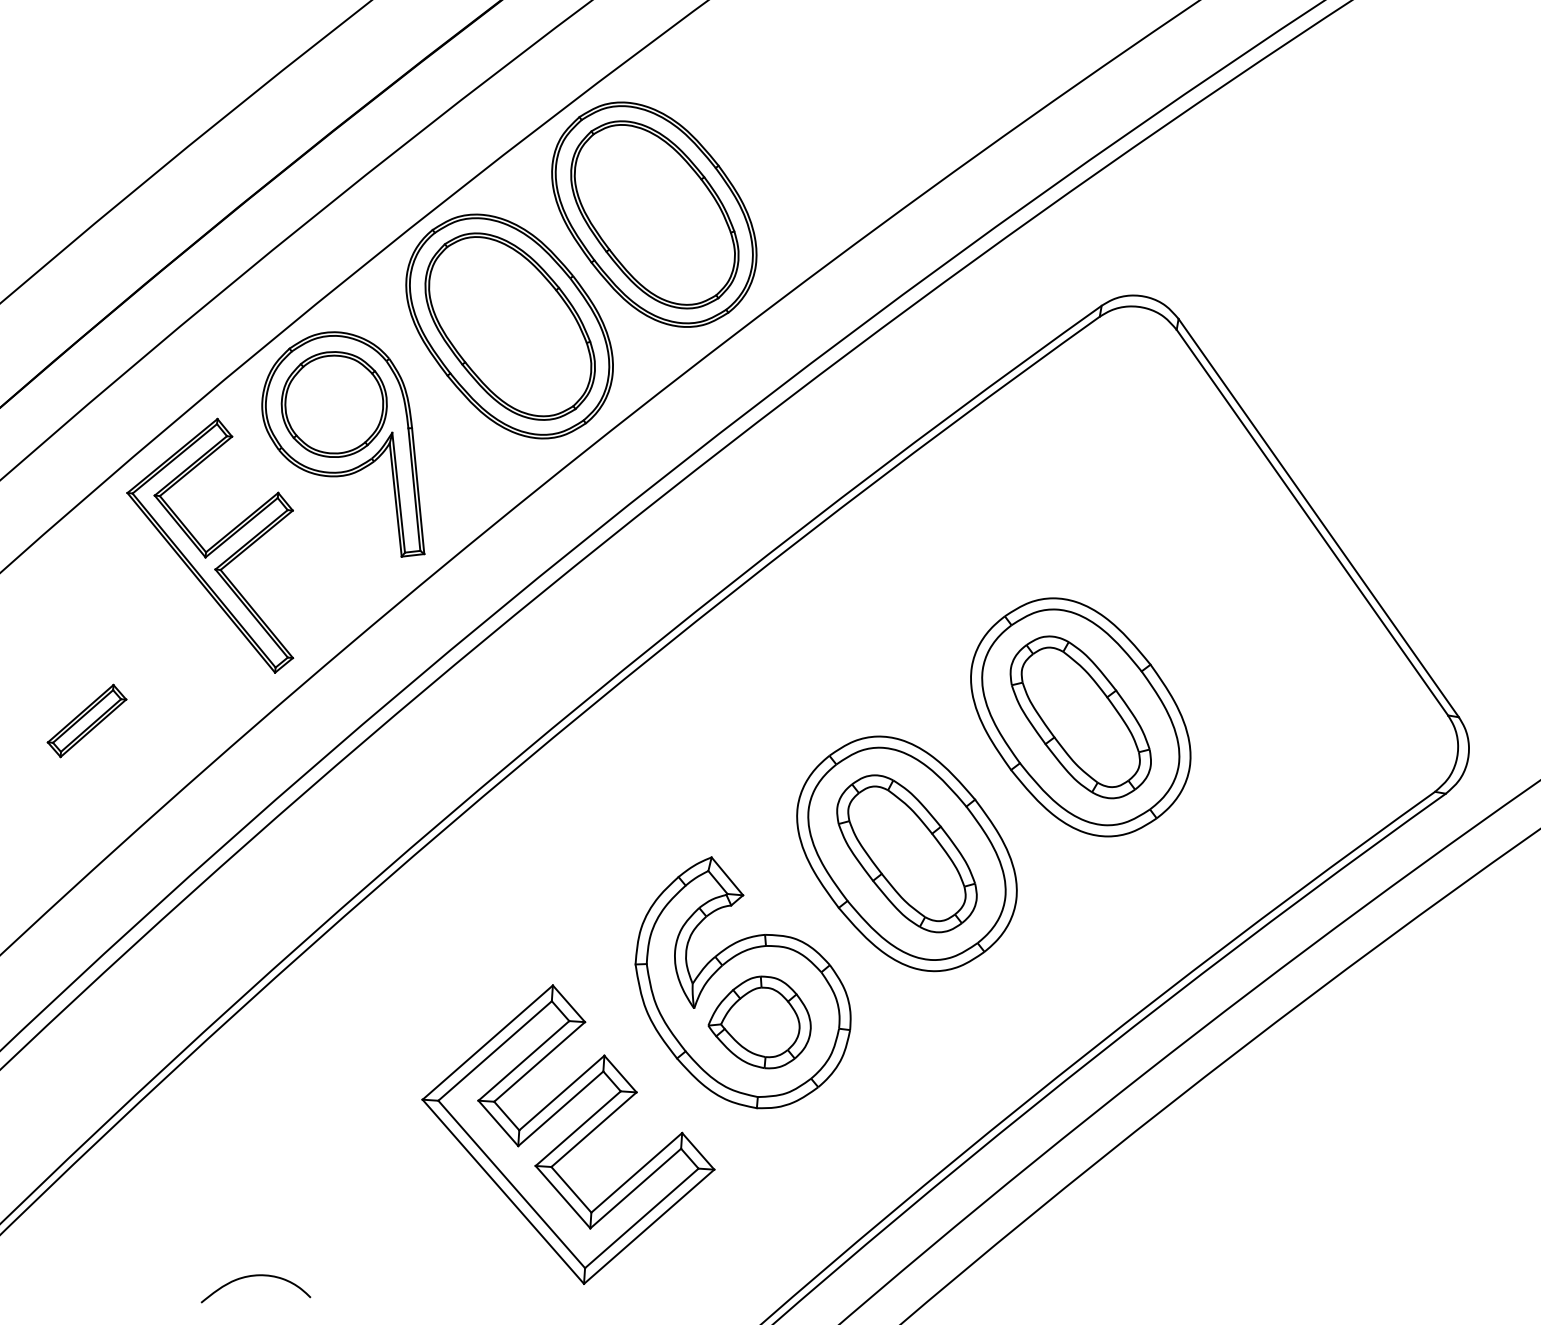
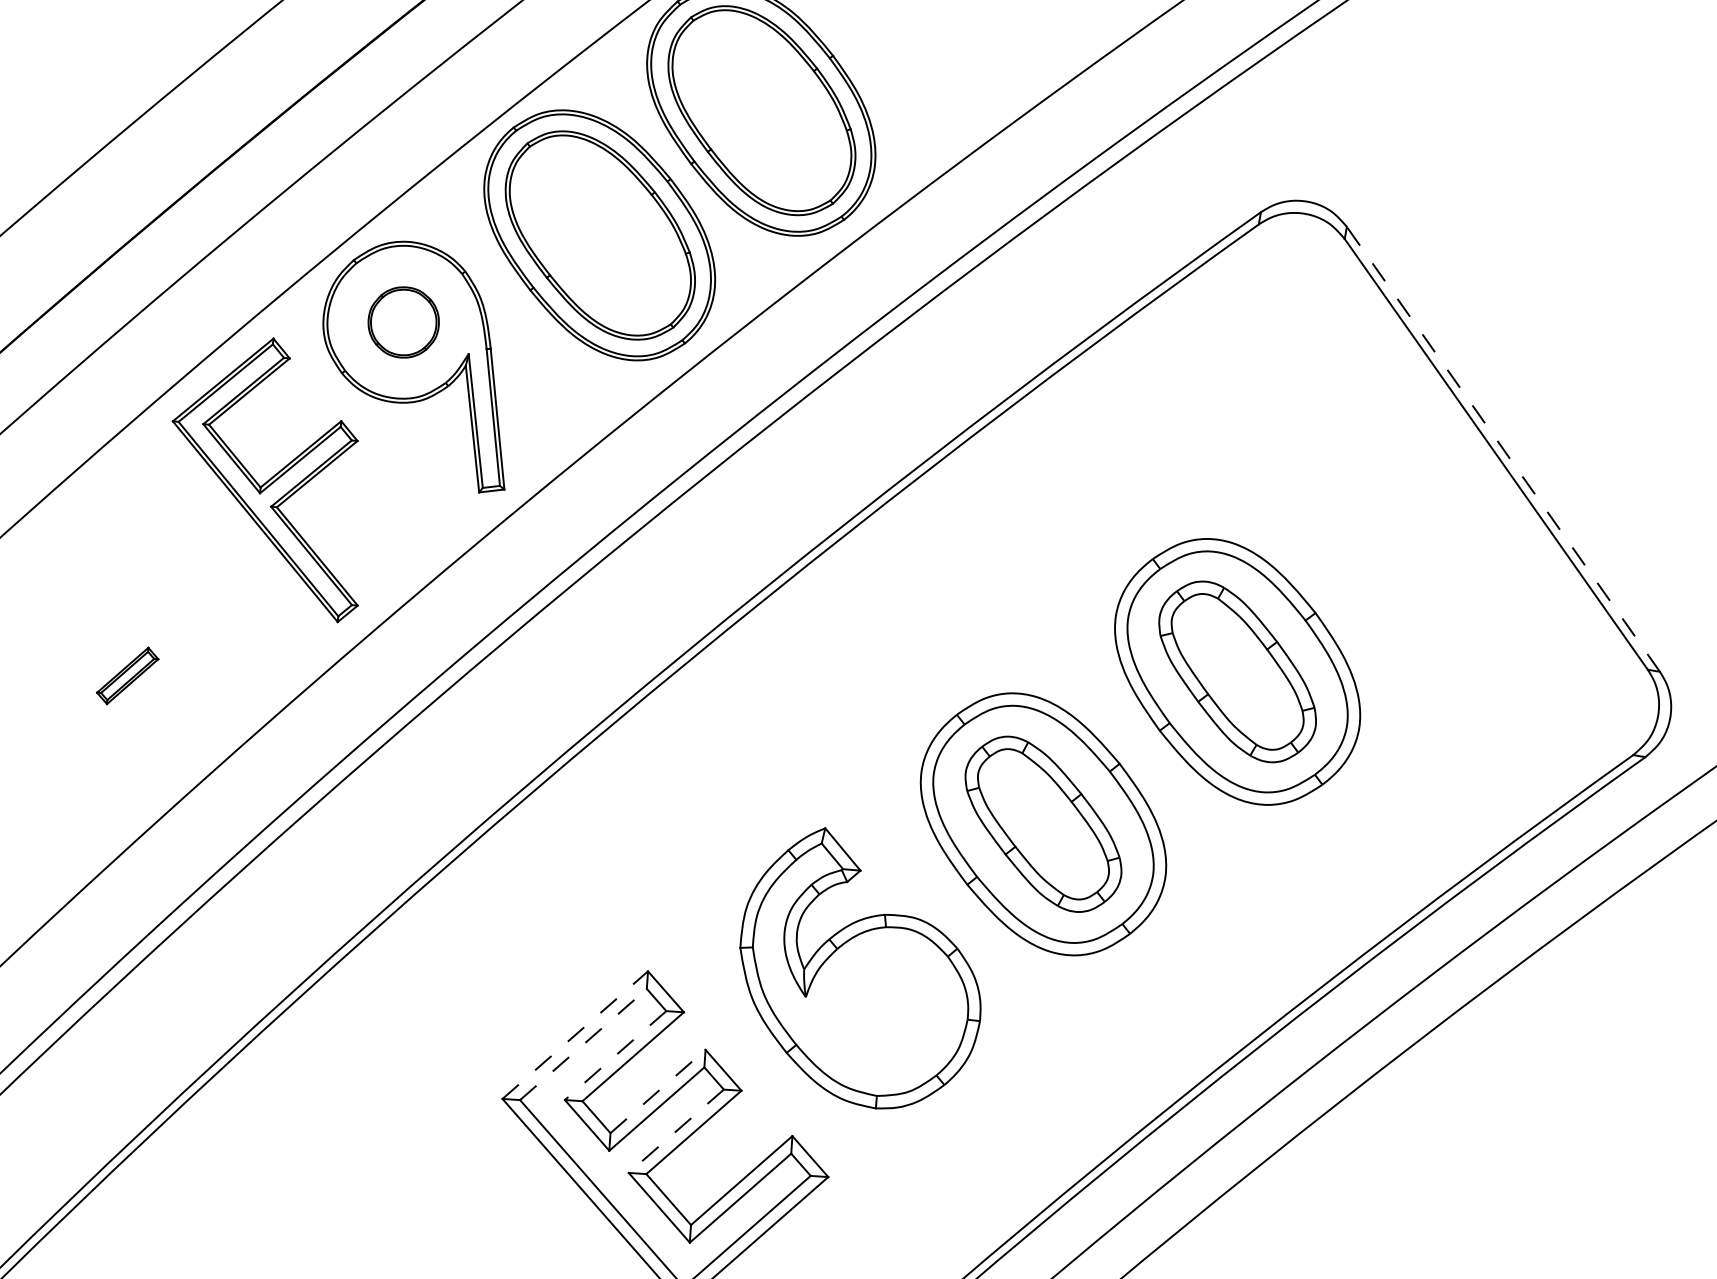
part: (333, 404) -> (402, 322), size x0.6
line: (1318, 518) -> (1503, 449), solid -> dashed
part: (86, 720) -> (127, 675), size x0.7
part: (759, 1022) -> (878, 1012), removed
line: (487, 1042) -> (574, 1035), solid -> dashed
line: (495, 1050) -> (583, 1043), solid -> dashed
line: (523, 1061) -> (615, 1056), solid -> dashed
line: (561, 1093) -> (657, 1092), solid -> dashed
line: (578, 1128) -> (676, 1131), solid -> dashed

